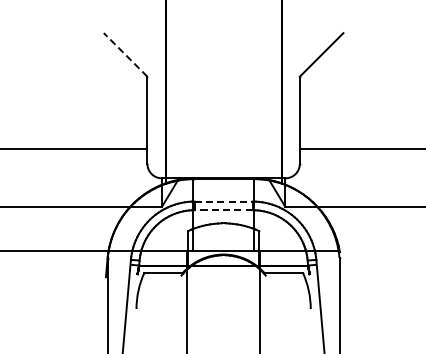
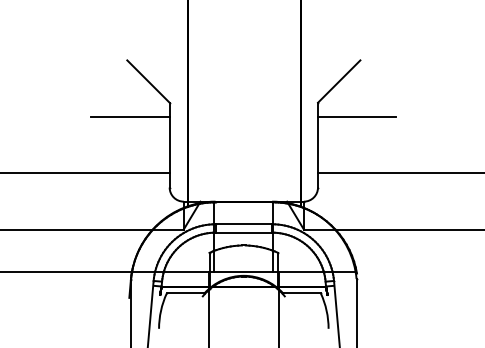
line: (125, 54) -> (148, 81), dashed -> solid
line: (107, 91) -> (130, 117), added
line: (340, 91) -> (357, 117), added
line: (224, 201) -> (244, 224), dashed -> solid
line: (223, 210) -> (243, 232), dashed -> solid

